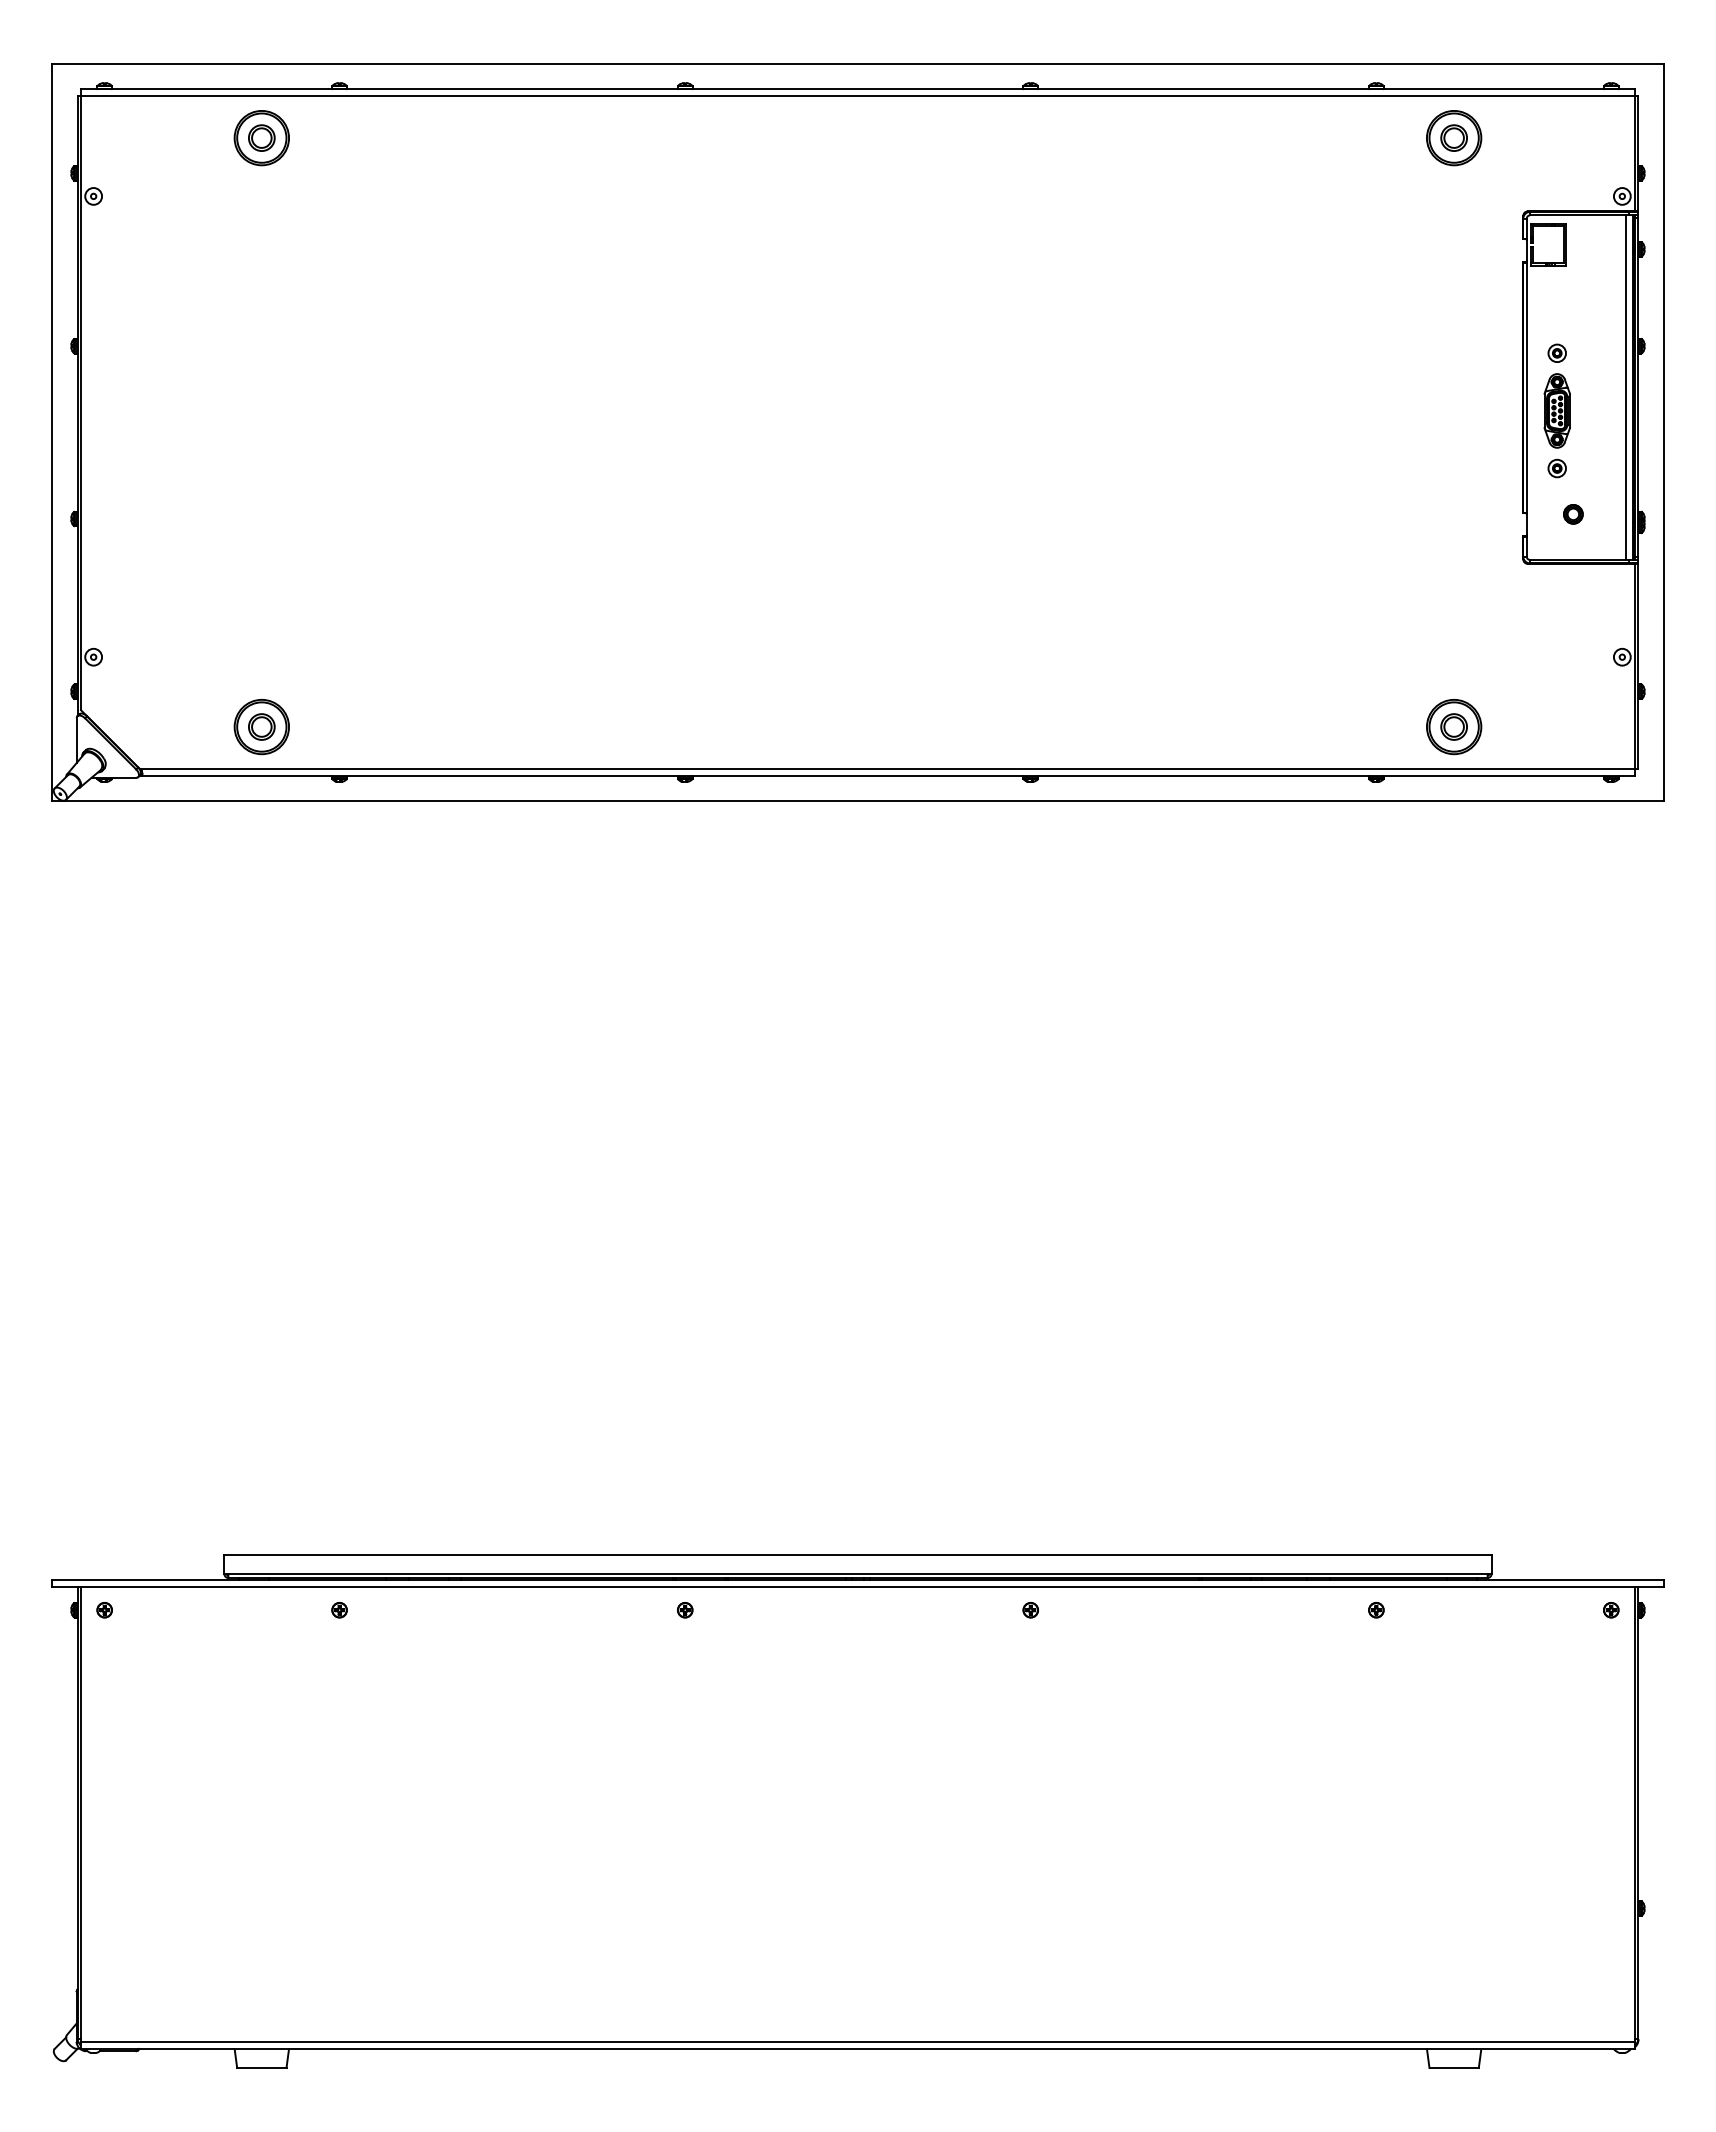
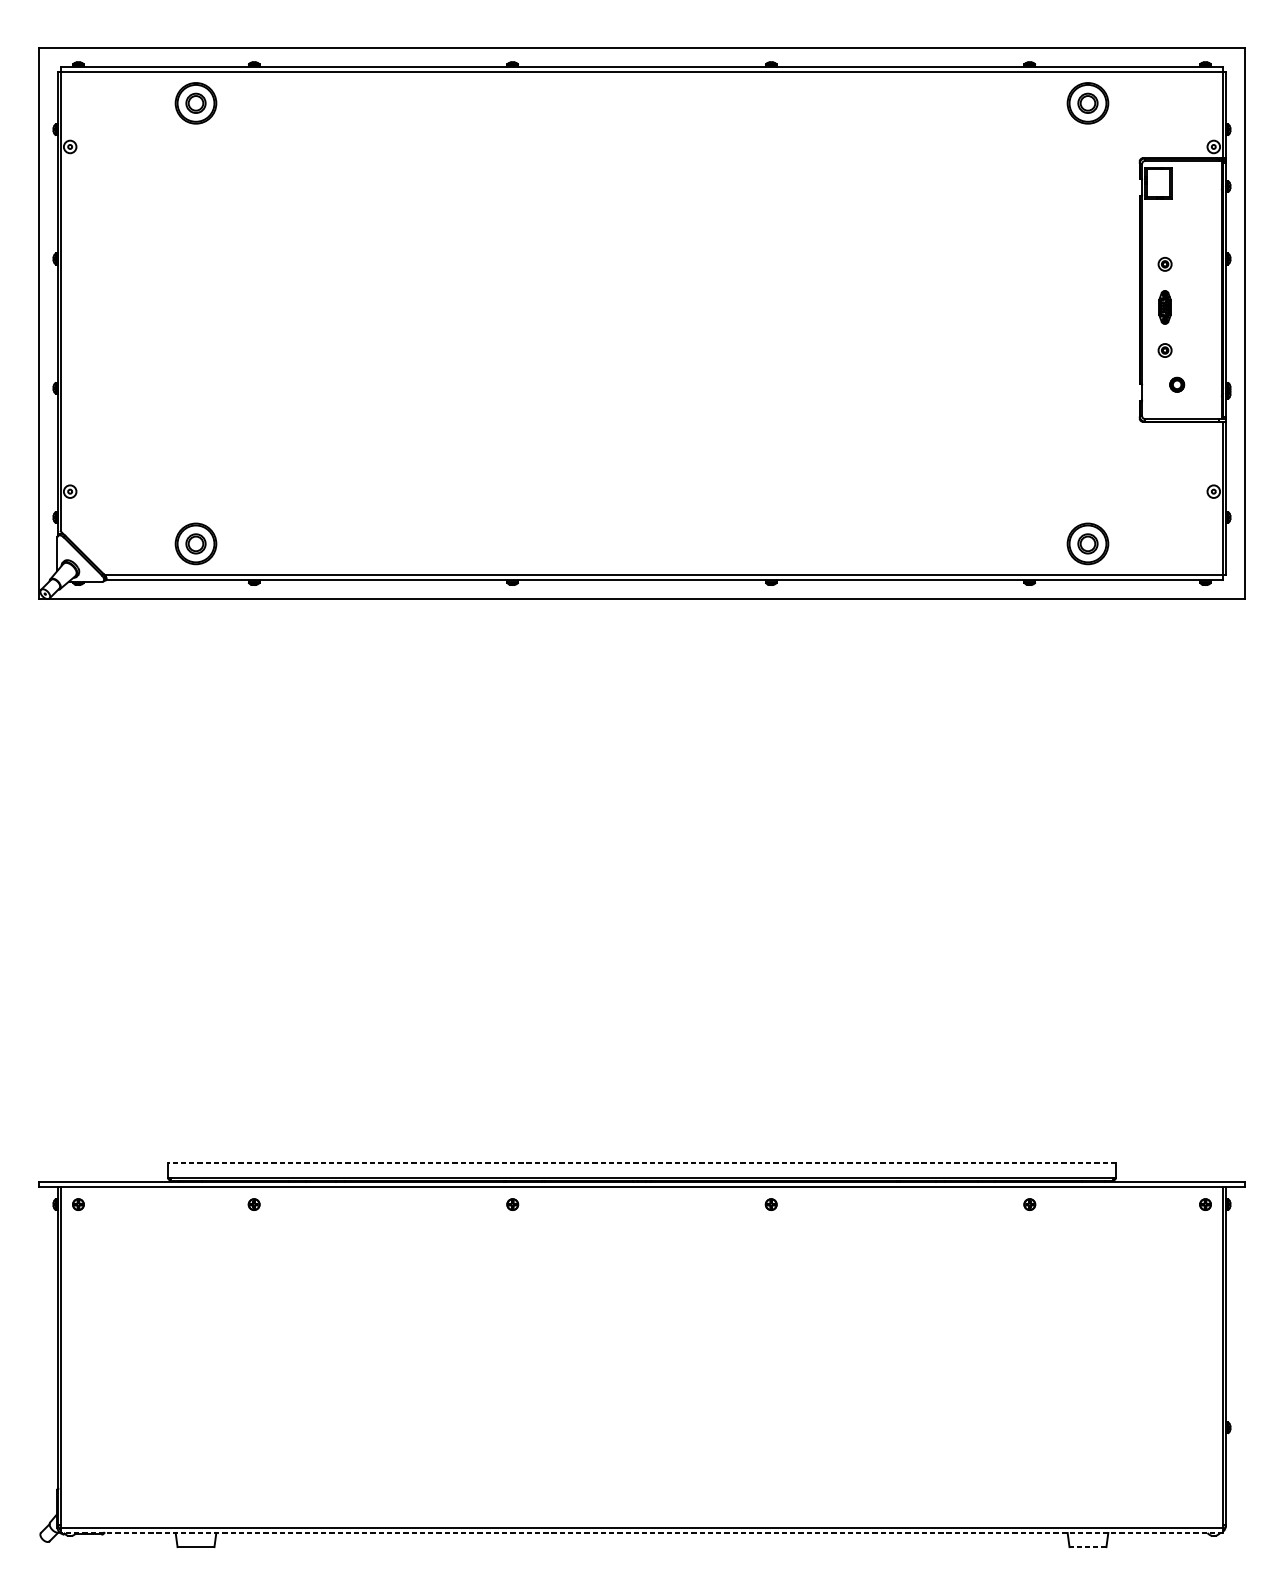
line: (1626, 387) -> (1216, 289), removed
part: (1556, 410) -> (1164, 307), size x0.6
line: (858, 1554) -> (642, 1162), solid -> dashed
line: (857, 2049) -> (641, 1533), solid -> dashed
line: (1454, 2068) -> (1088, 1547), solid -> dashed

